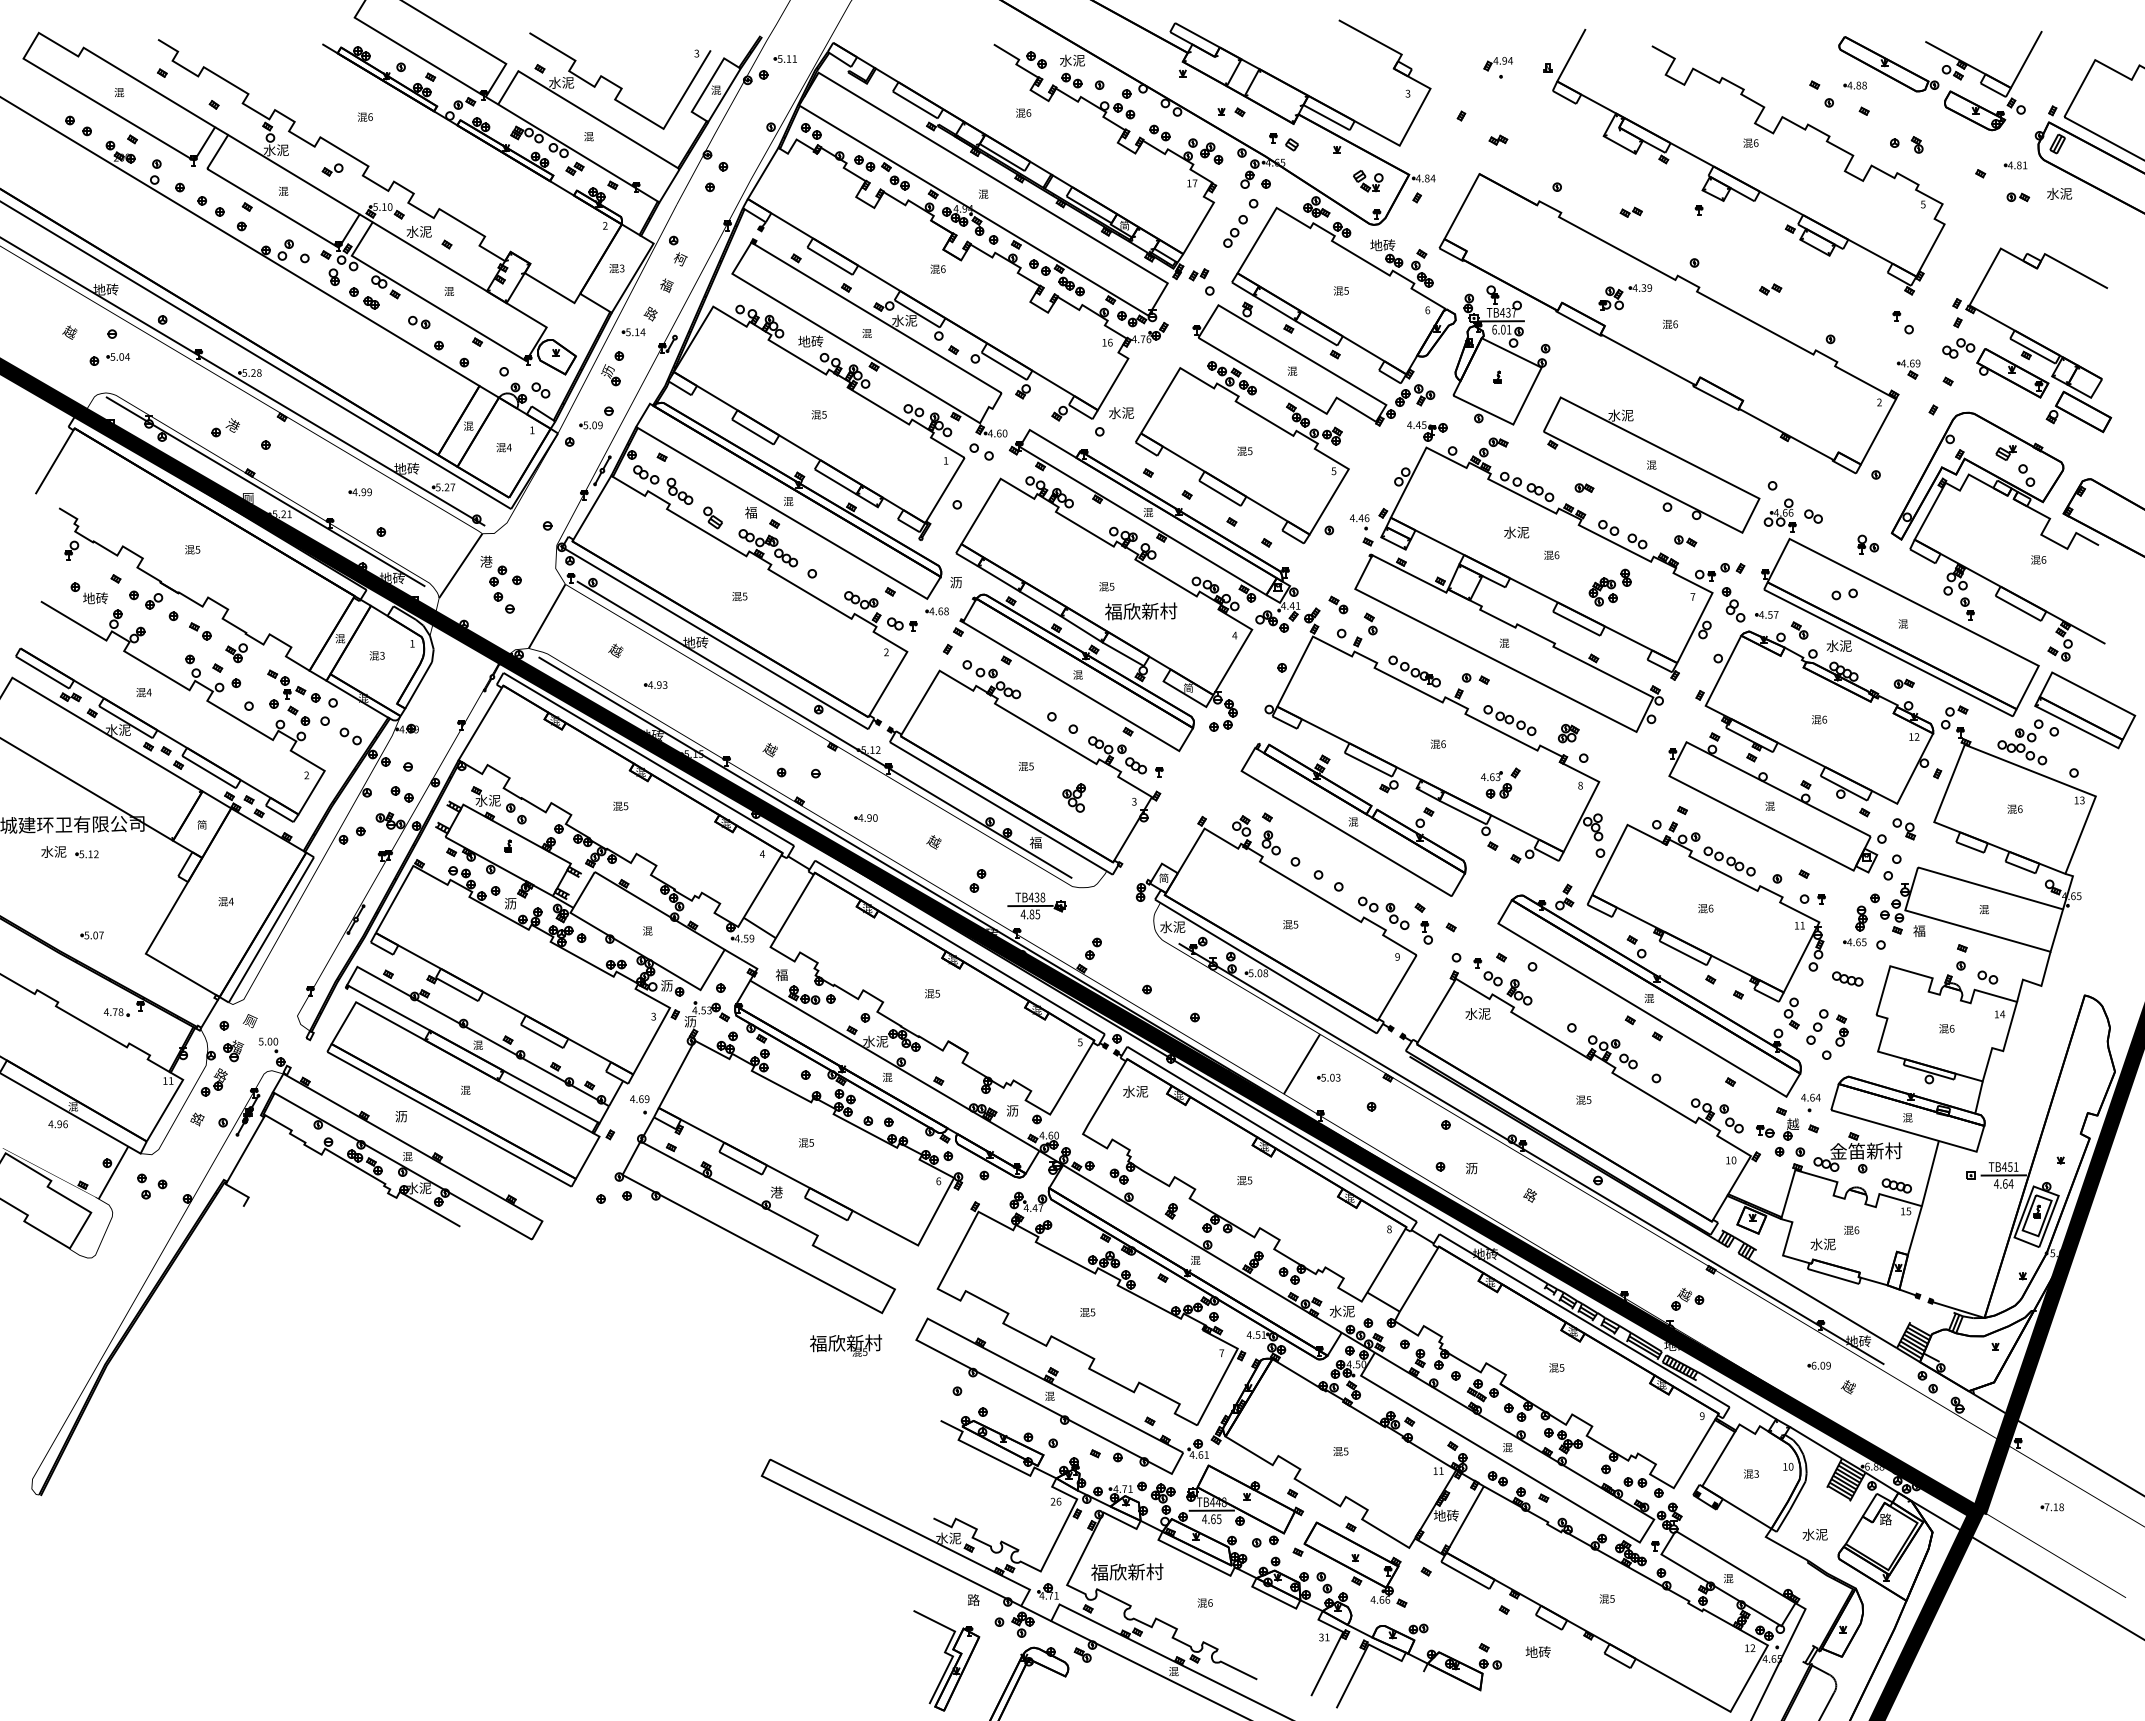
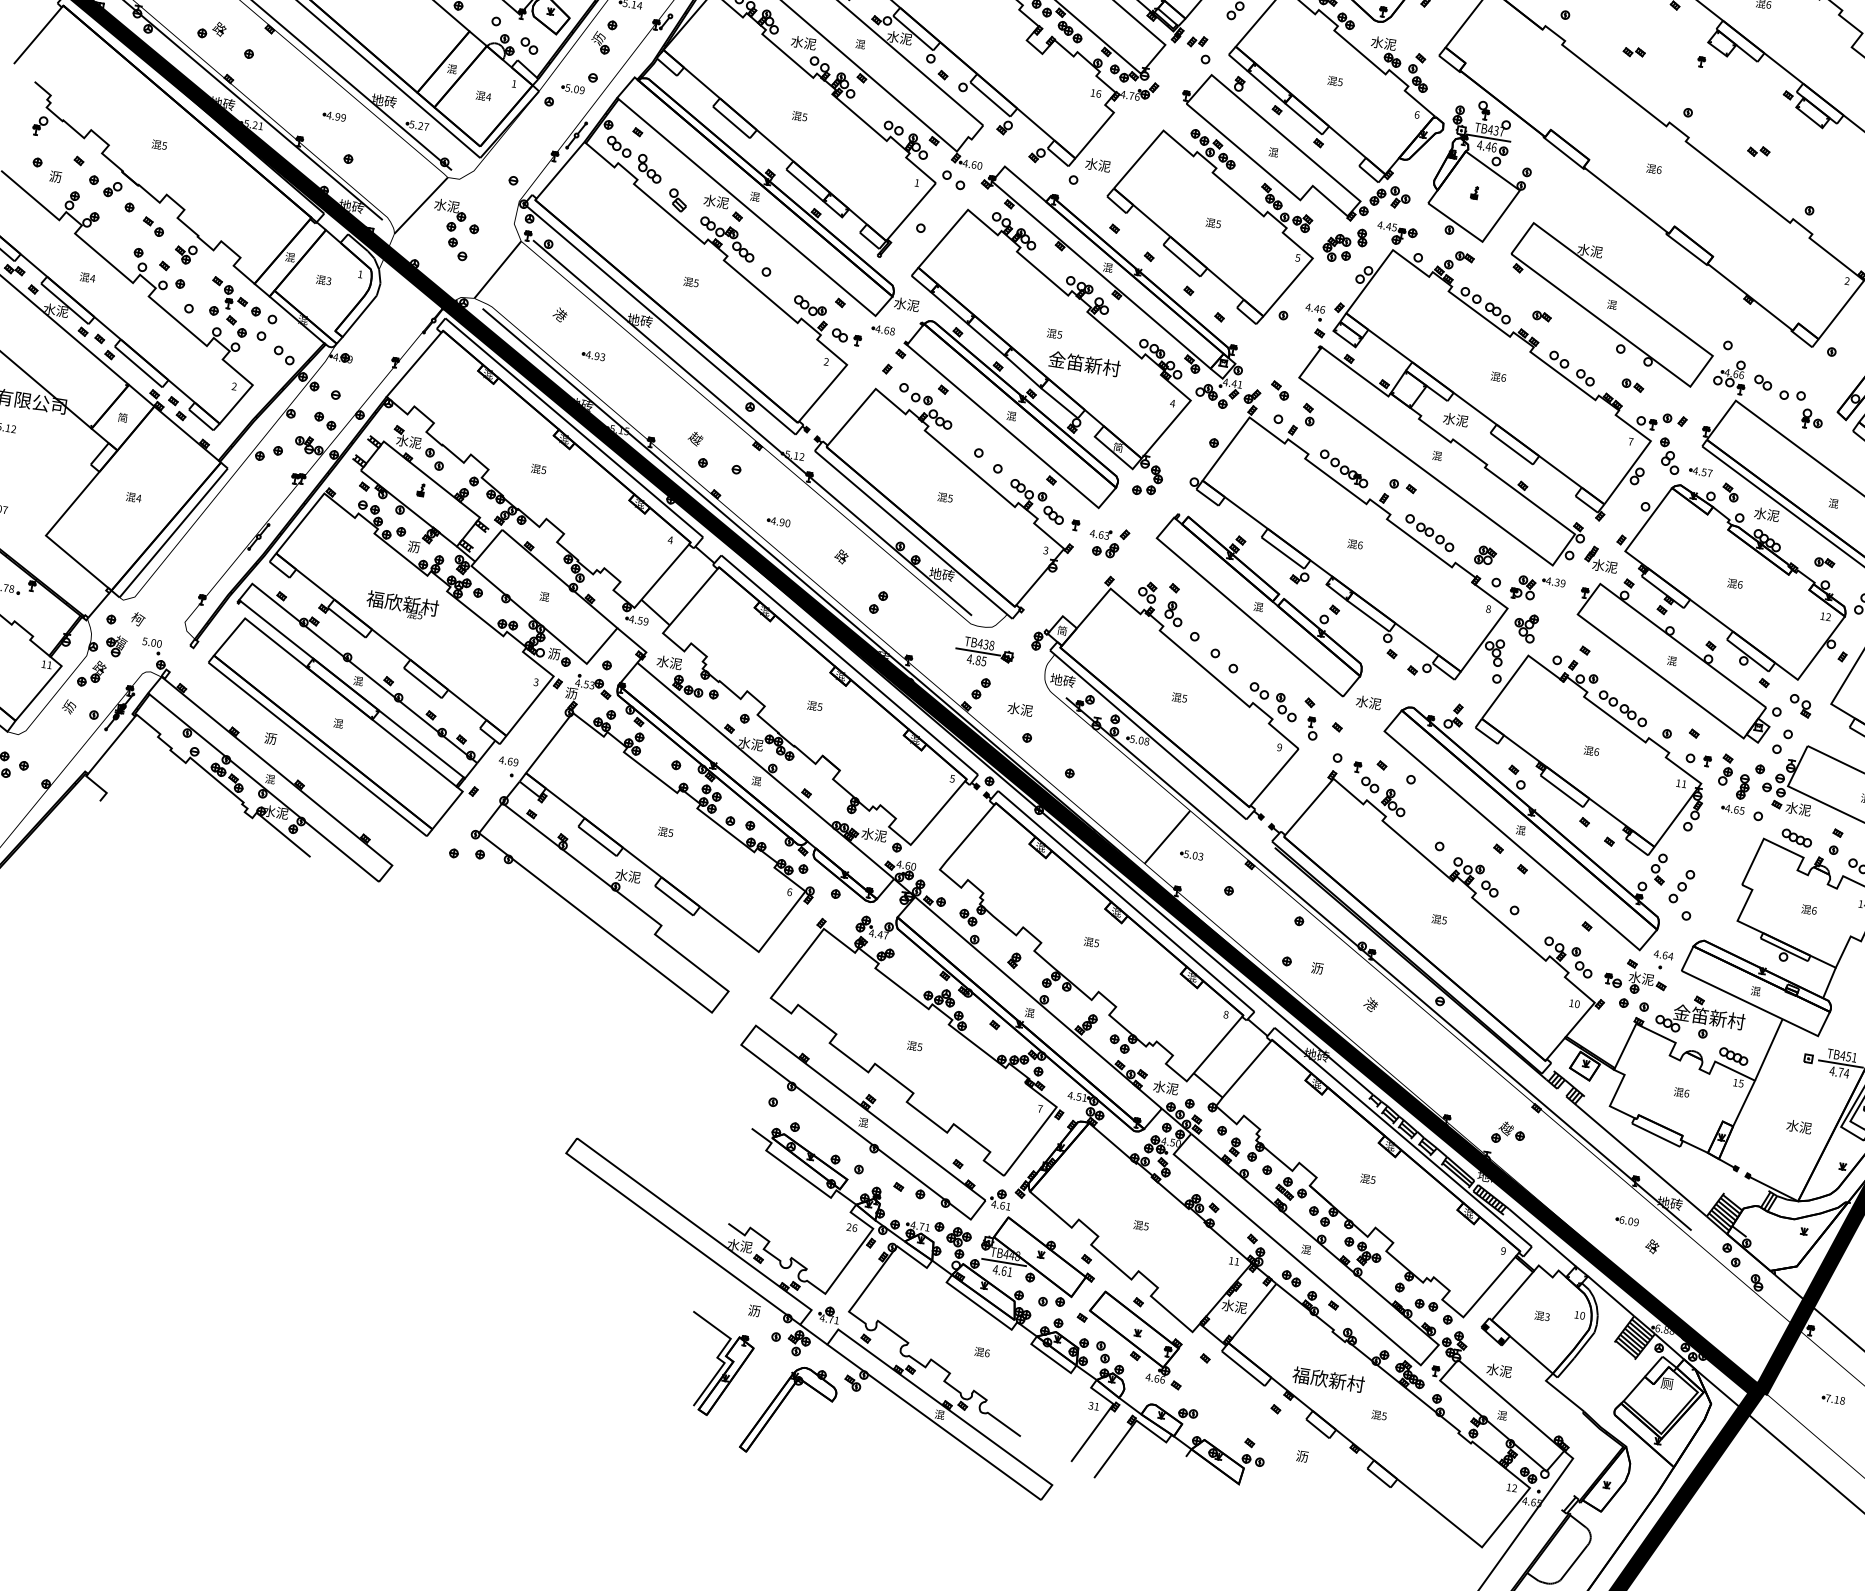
text: (1382, 245) -> (1383, 43), 地砖 -> 水泥
part: (1625, 297) -> (1537, 588), moved
text: (1501, 329) -> (1486, 146), 6.01 -> 4.46
text: (810, 341) -> (803, 42), 地砖 -> 水泥
text: (232, 425) -> (219, 29), 港 -> 路
text: (248, 498) -> (223, 103), 厕 -> 地砖
text: (750, 512) -> (715, 201), 福 -> 水泥
text: (1516, 532) -> (1455, 419), moved
text: (486, 561) -> (447, 205), 港 -> 水泥
text: (955, 582) -> (906, 304), 沥 -> 水泥
part: (1609, 587) -> (1344, 244), moved
part: (1844, 594) -> (1792, 395), moved
text: (95, 598) -> (55, 176), 地砖 -> 沥
text: (1122, 611) -> (1065, 360), 福欣新村 -> 金笛新村
text: (615, 650) -> (559, 314), 越 -> 港
part: (1683, 717) -> (1601, 559), added
part: (1500, 782) -> (1108, 541), moved
part: (1073, 797) -> (1525, 627), moved
text: (933, 841) -> (841, 556), 越 -> 路
text: (1035, 842) -> (941, 574), 福 -> 地砖
part: (1036, 905) -> (984, 652), moved
text: (1172, 927) -> (1062, 680), 水泥 -> 地砖
text: (1919, 931) -> (1798, 809), 福 -> 水泥
text: (781, 975) -> (669, 663), 福 -> 水泥
part: (1847, 978) -> (1796, 837), moved
text: (1477, 1013) -> (1368, 702), moved
text: (249, 1020) -> (137, 618), 厕 -> 柯
part: (1841, 1030) -> (1726, 769), moved
text: (1135, 1091) -> (1020, 709), moved
text: (1012, 1110) -> (874, 834), 沥 -> 水泥
text: (197, 1118) -> (69, 706), 路 -> 沥
text: (1792, 1124) -> (1641, 978), 越 -> 水泥
text: (2005, 1183) -> (1841, 1072), 4.64 -> 4.74
text: (776, 1192) -> (627, 876), 港 -> 水泥
text: (1530, 1195) -> (1370, 1004), 路 -> 港
text: (1822, 1244) -> (1798, 1126), moved
text: (846, 1345) -> (402, 605), moved
text: (1847, 1386) -> (1651, 1246), 越 -> 路
text: (1445, 1515) -> (1233, 1306), 地砖 -> 水泥
text: (1218, 1519) -> (1009, 1272), 4.65 -> 4.61
text: (1885, 1519) -> (1666, 1383), 路 -> 厕
text: (1814, 1534) -> (1498, 1370), moved
text: (1127, 1571) -> (1328, 1379), moved
text: (973, 1599) -> (754, 1310), 路 -> 沥
text: (1537, 1651) -> (1301, 1455), 地砖 -> 沥

